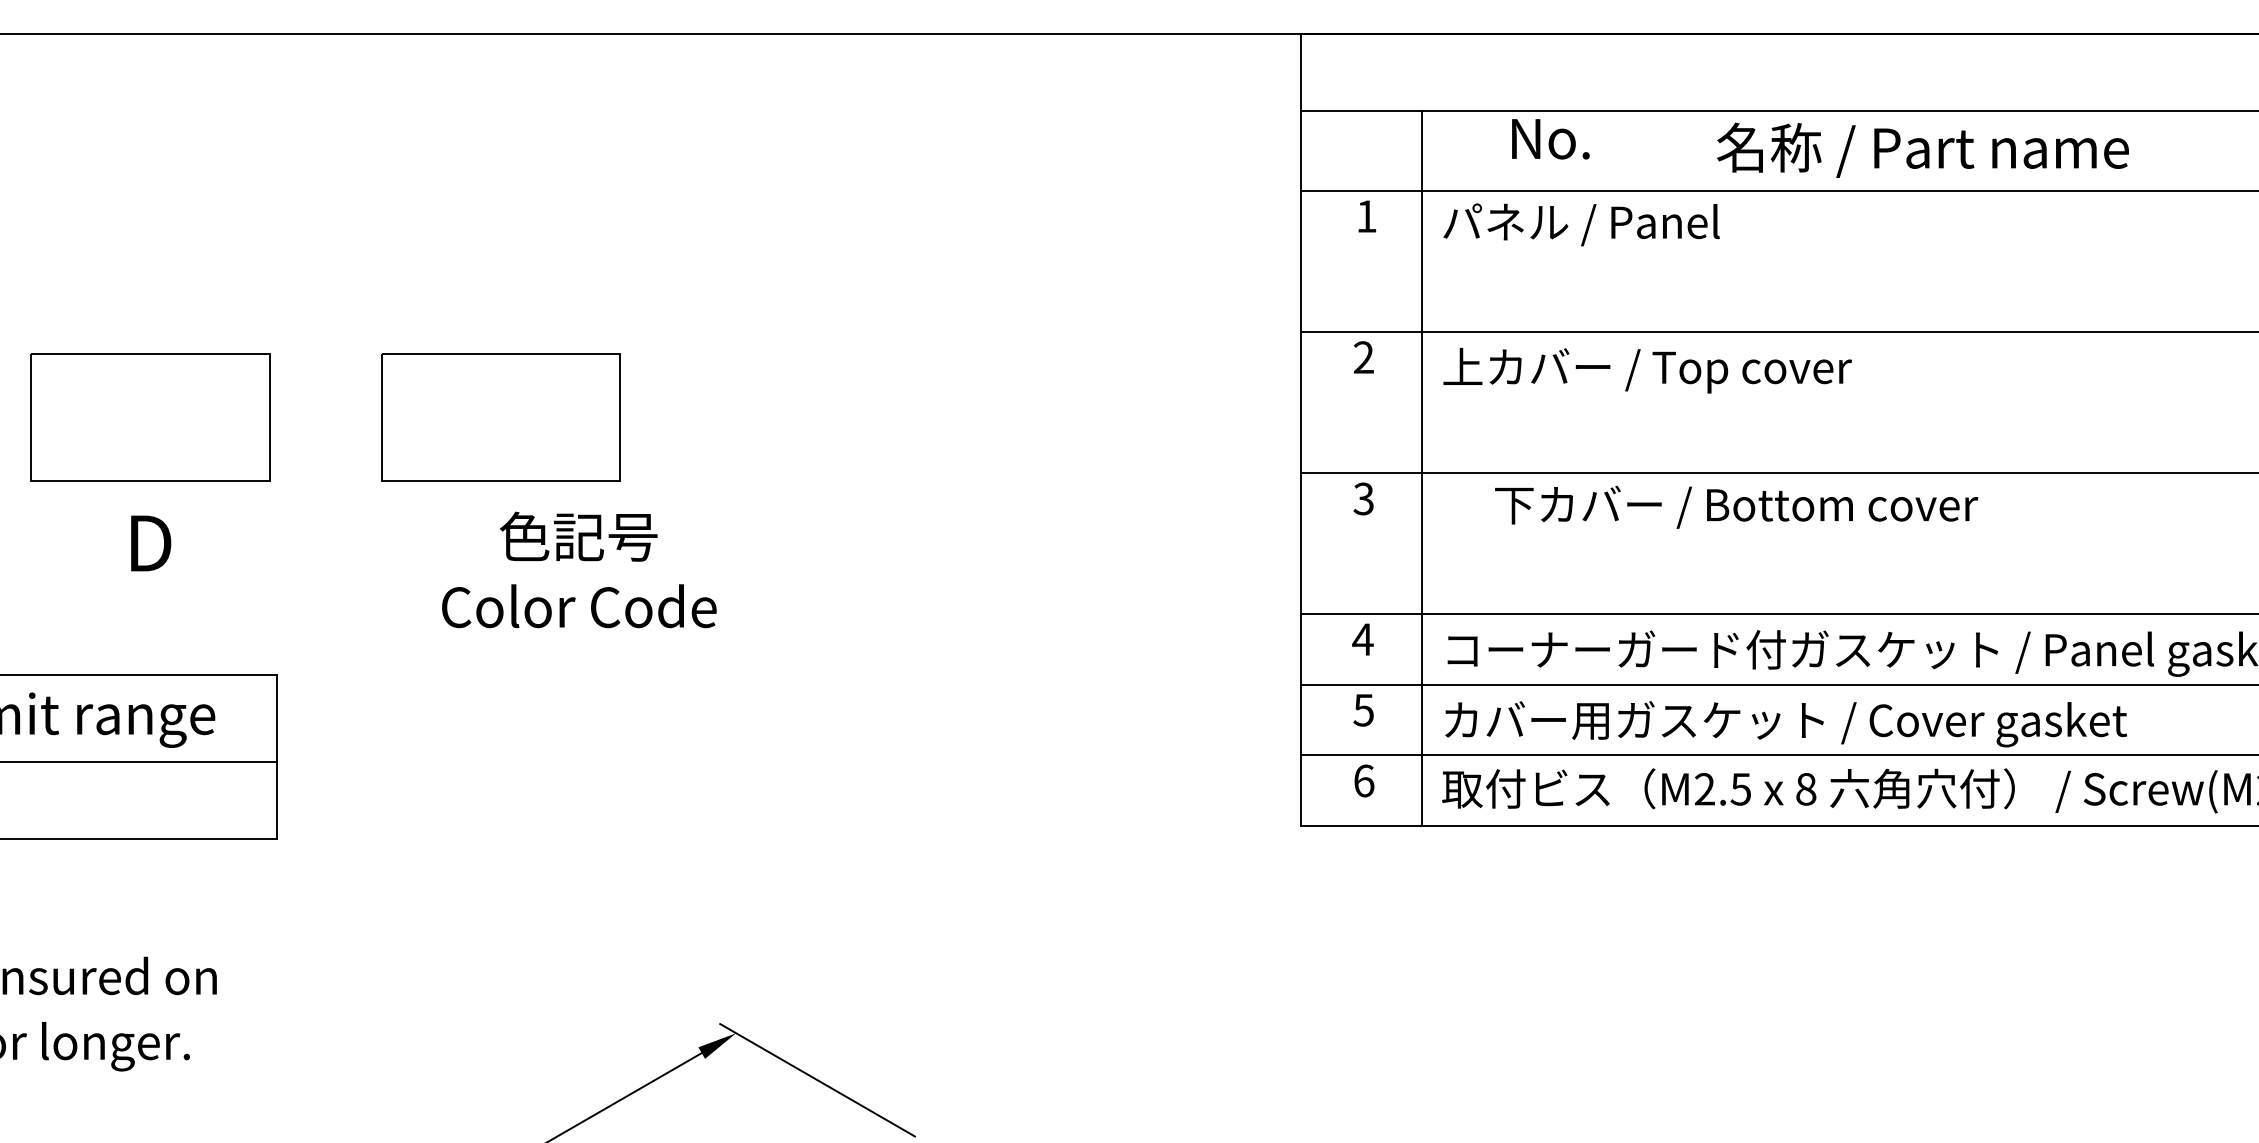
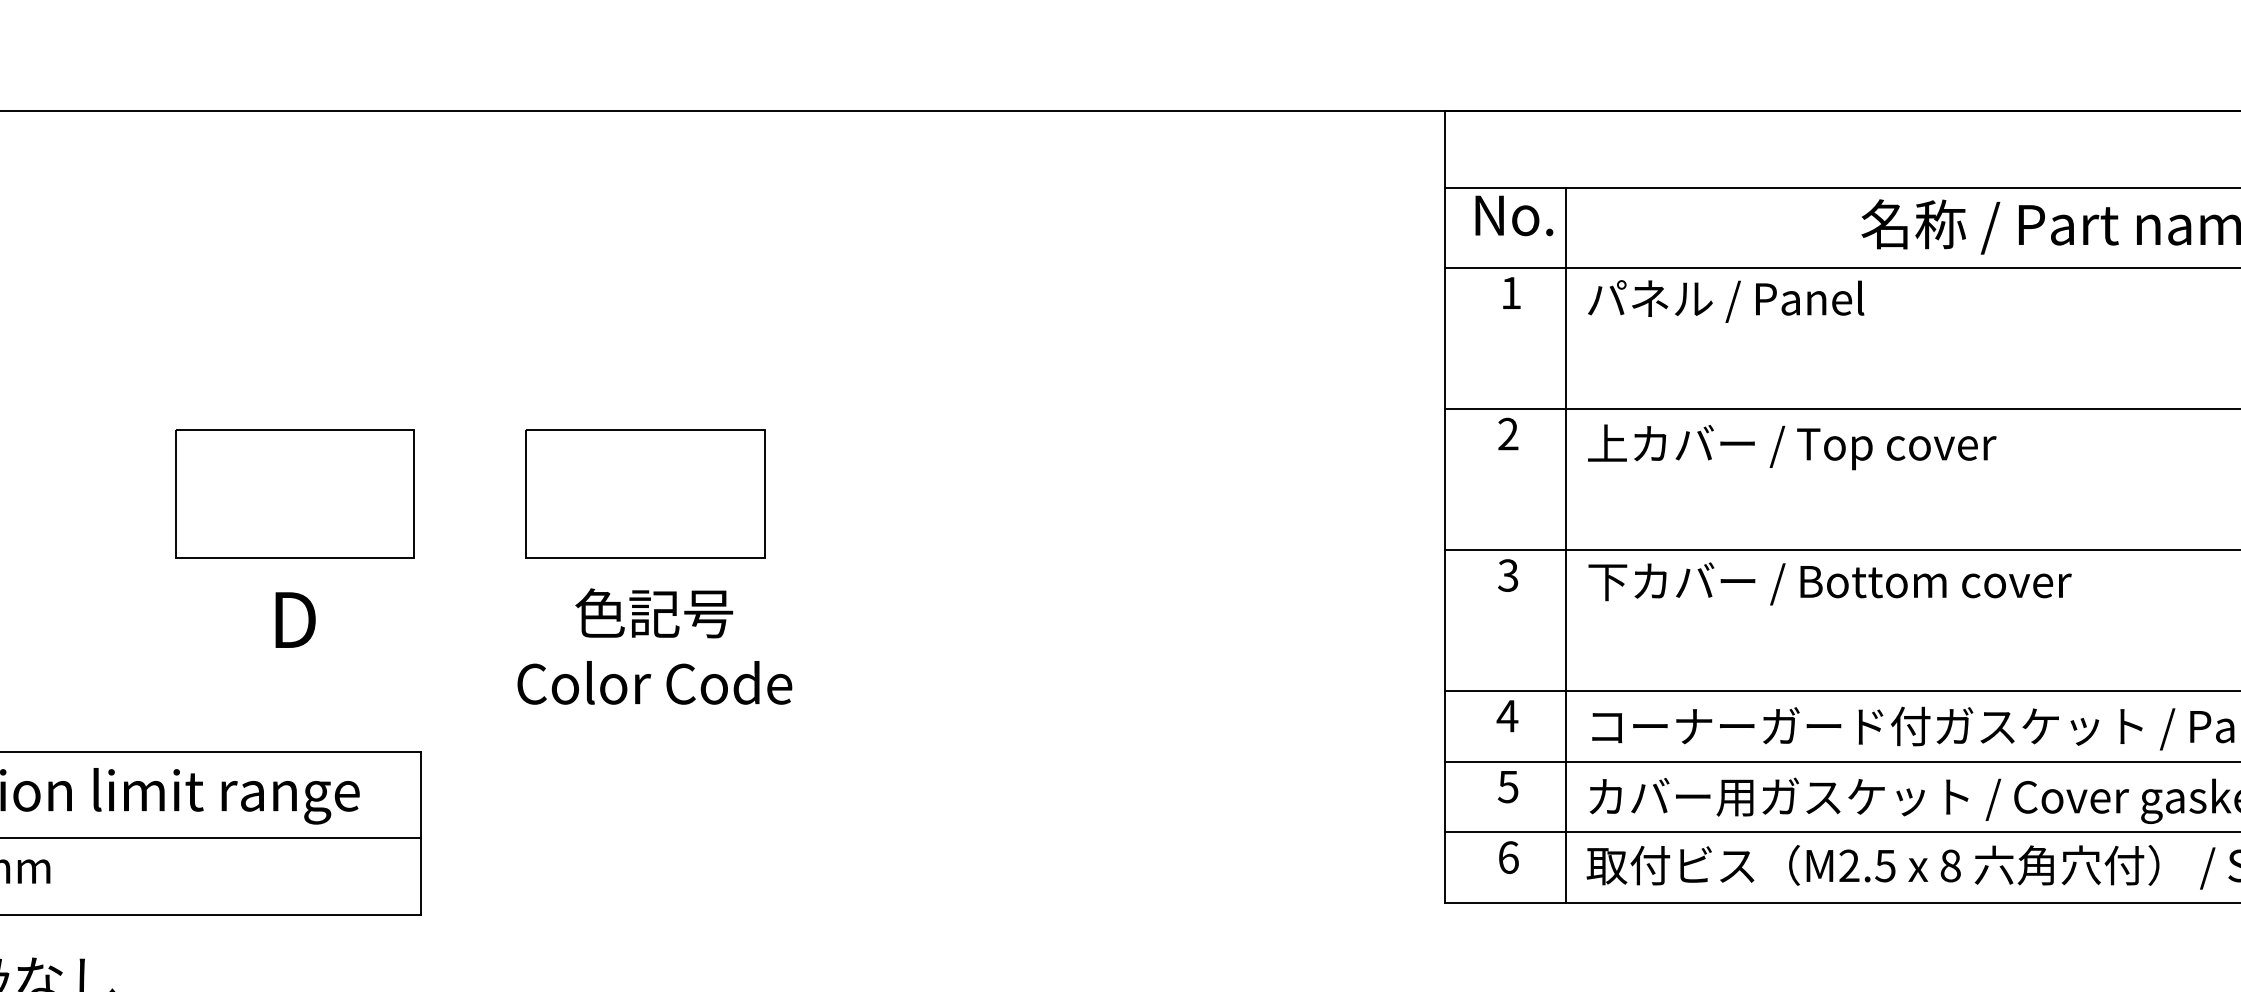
text: (1550, 139) -> (1514, 216), moved
text: (1736, 506) -> (1830, 583), moved
text: (579, 569) -> (655, 646), moved

